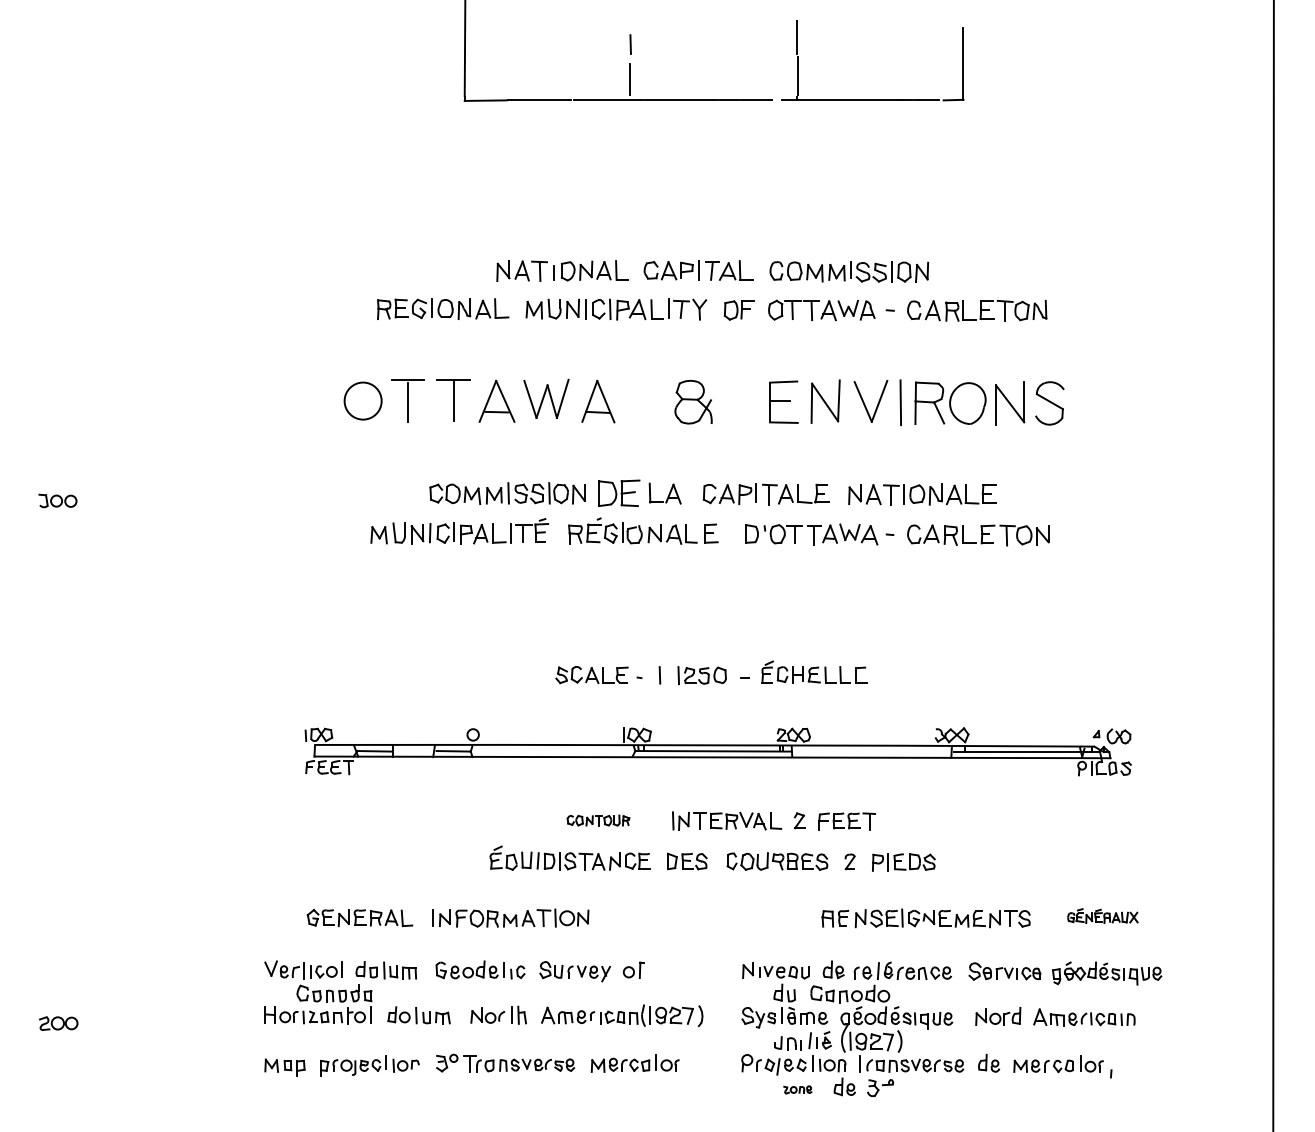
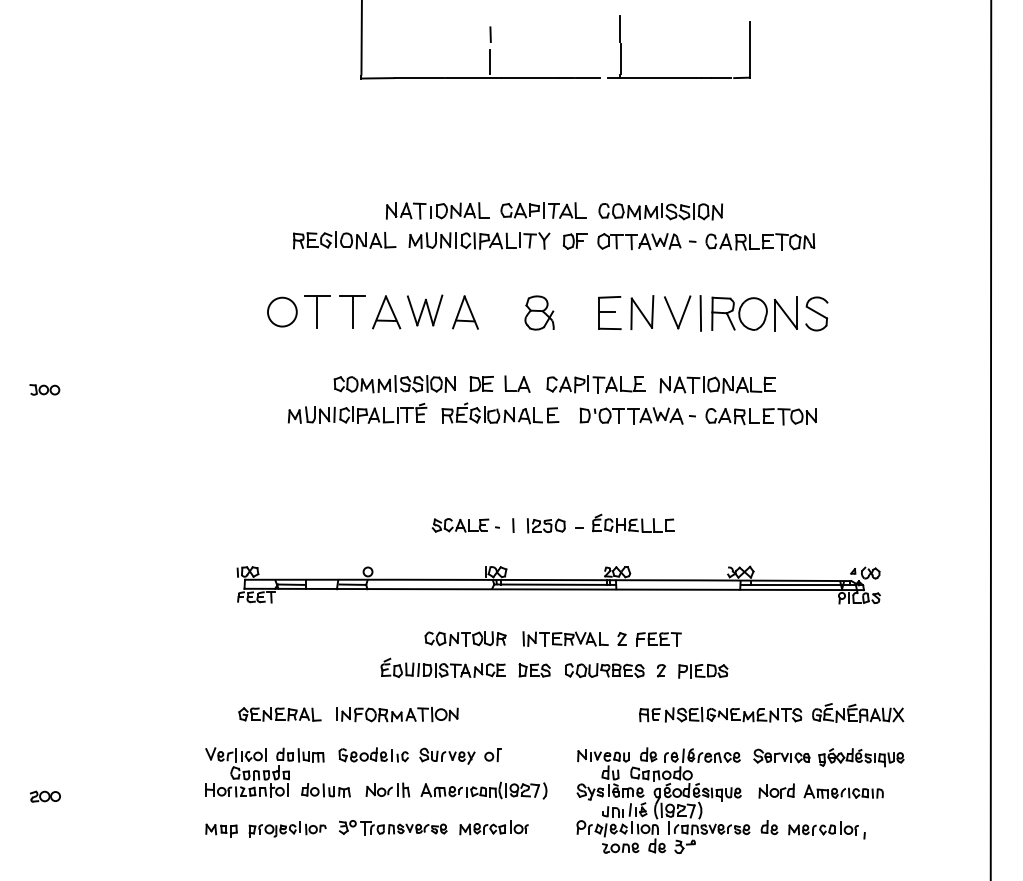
part: (619, 493) -> (481, 384), size x0.71
part: (598, 820) -> (465, 638), size x1.67
part: (1102, 915) -> (857, 712), size x1.67
part: (797, 1089) -> (620, 847), size x1.67

